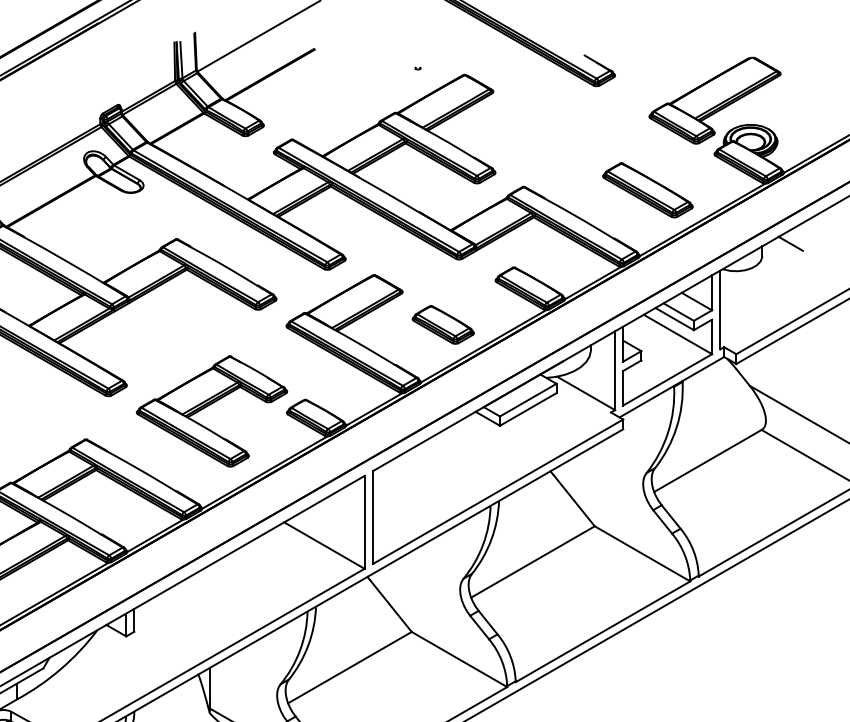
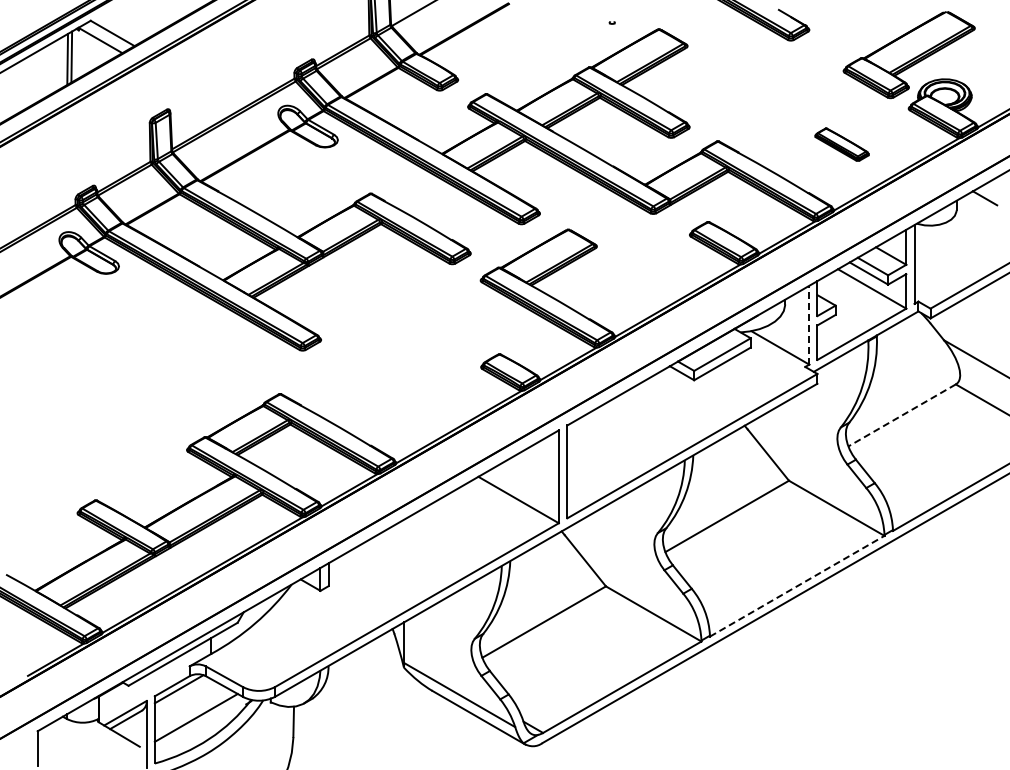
part: (647, 190) -> (841, 144), size x0.6
part: (443, 325) -> (637, 279), removed
line: (615, 370) -> (809, 324), solid -> dashed
part: (212, 411) -> (406, 365), removed
line: (707, 461) -> (901, 415), solid -> dashed
line: (603, 632) -> (797, 586), solid -> dashed

